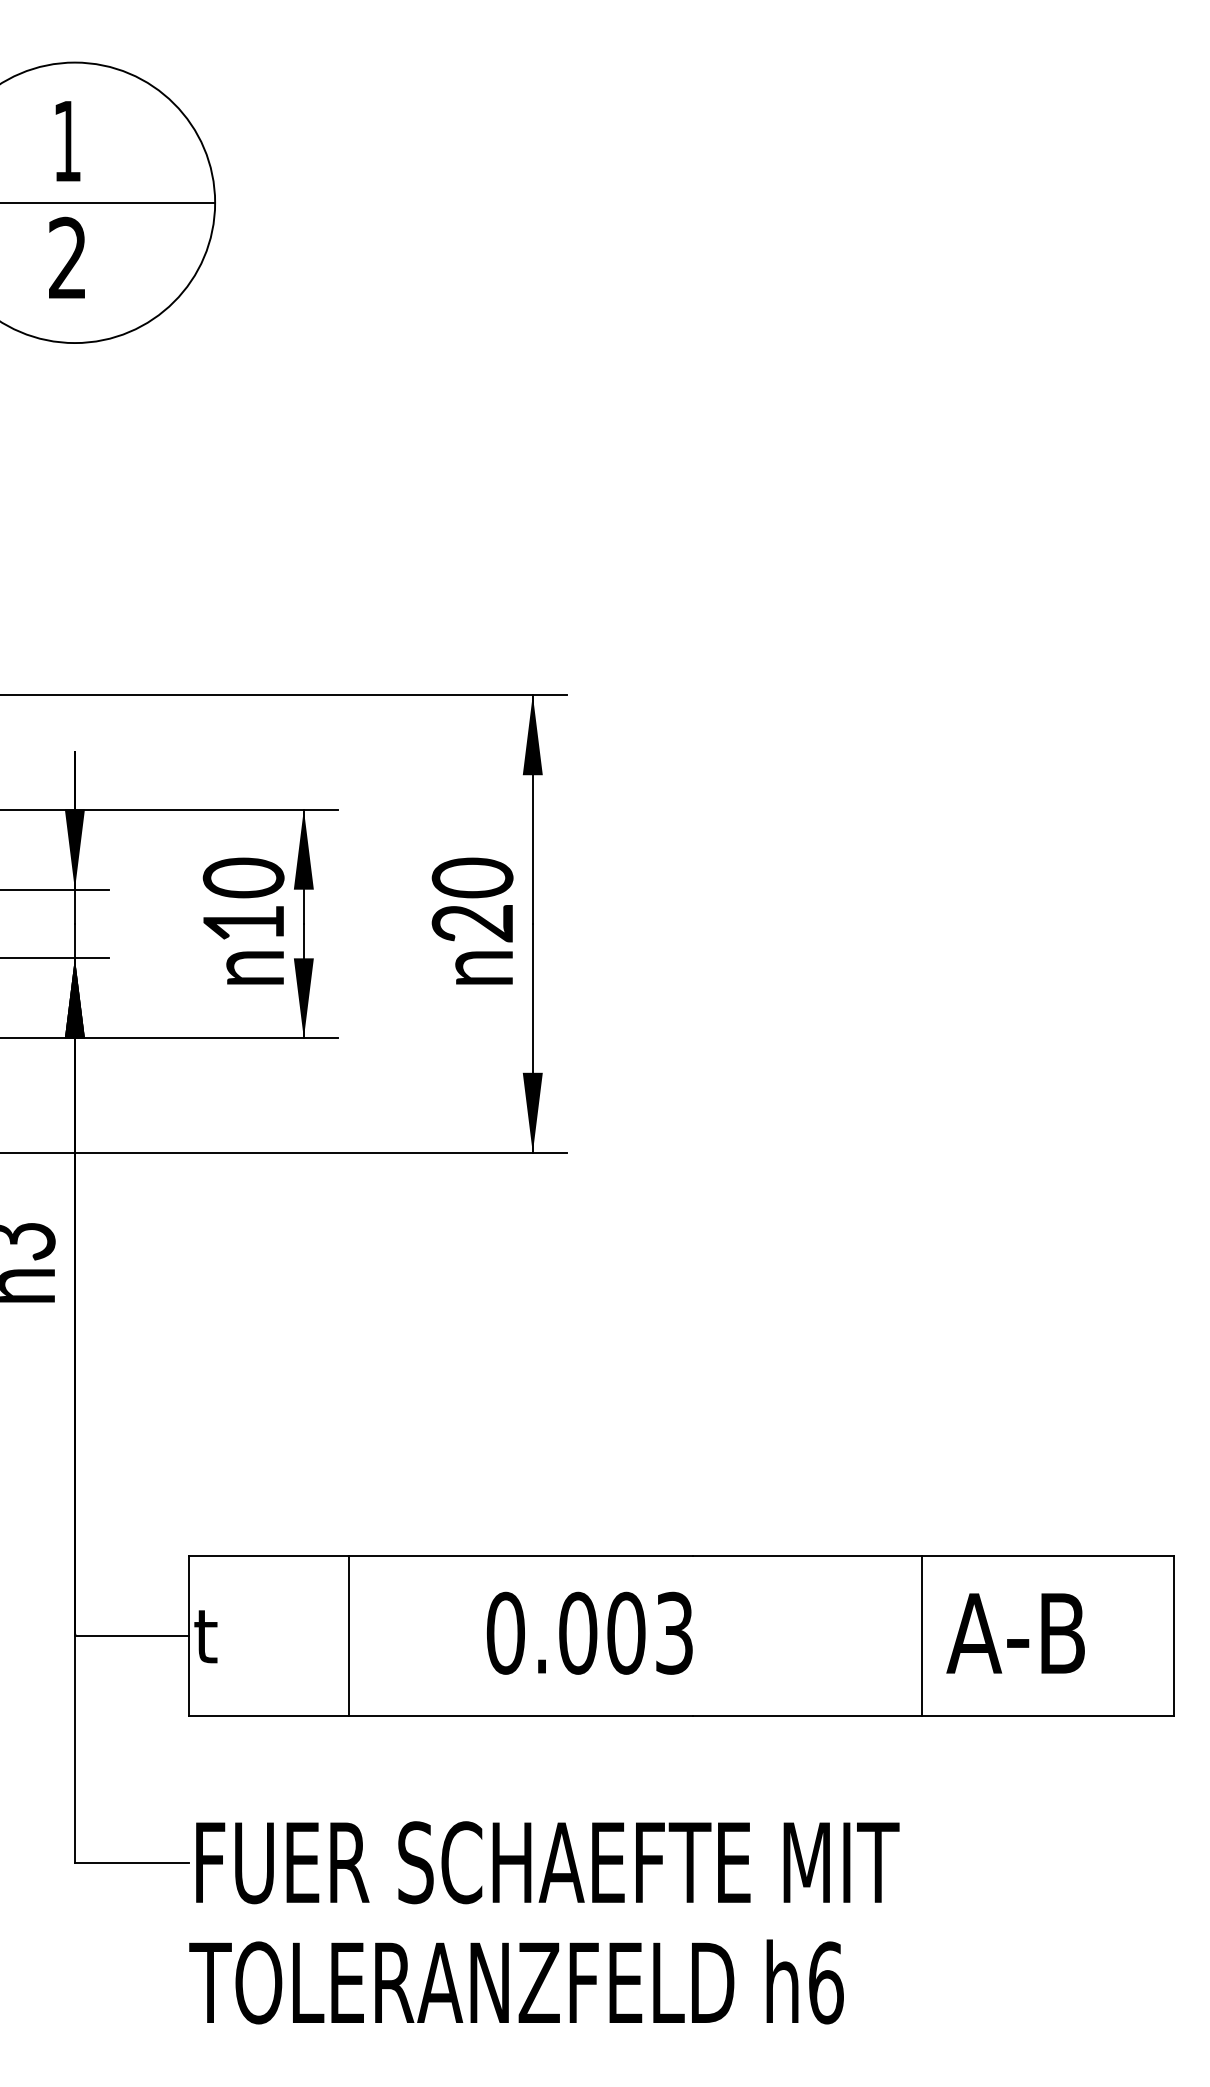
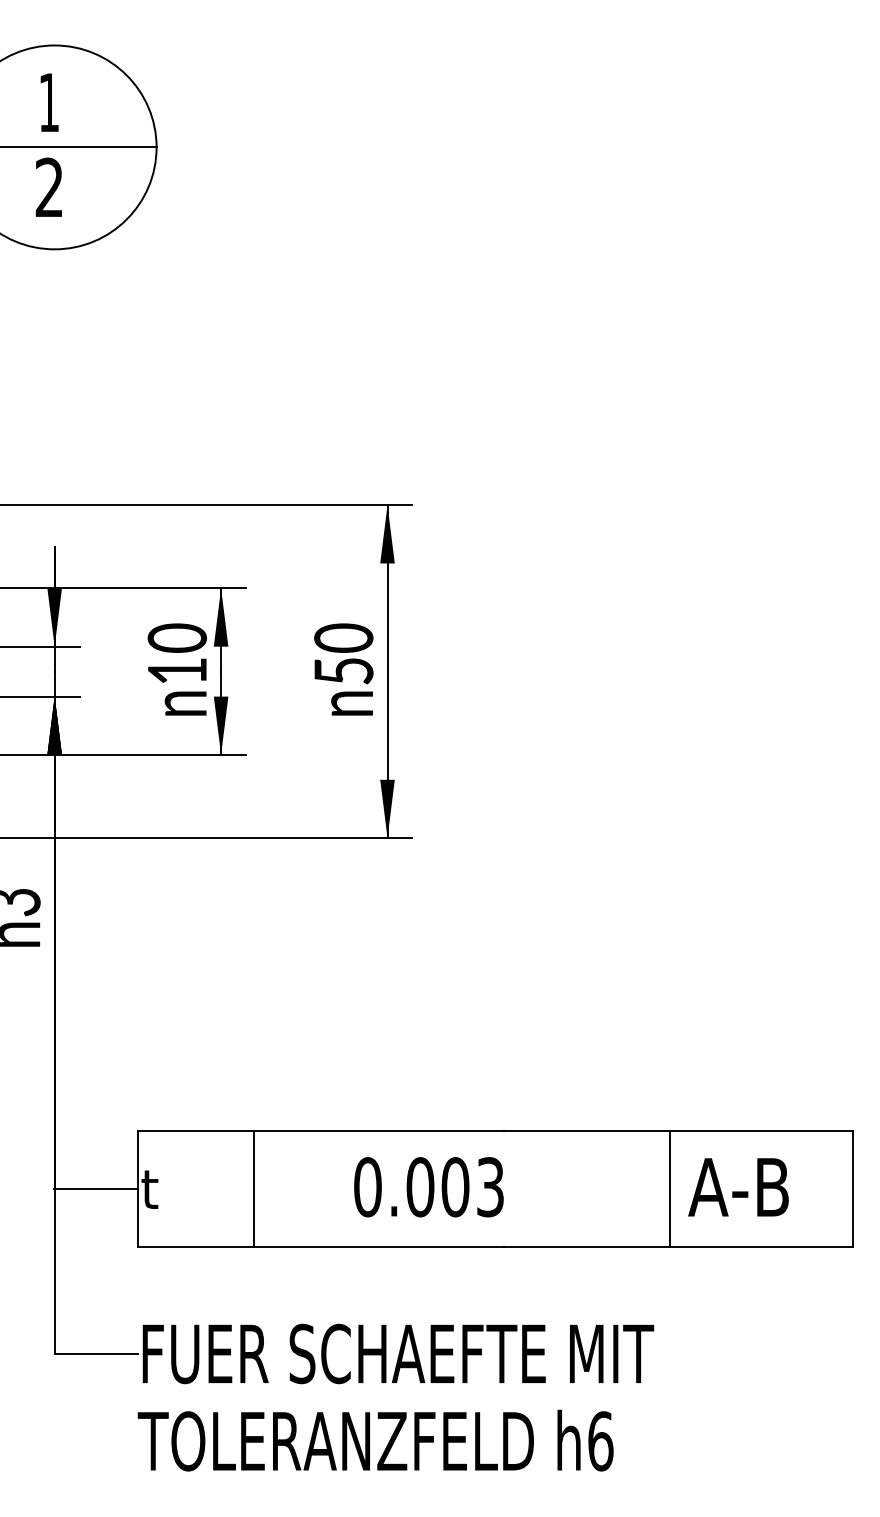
text: (472, 923) -> (343, 671), 20 -> 50

